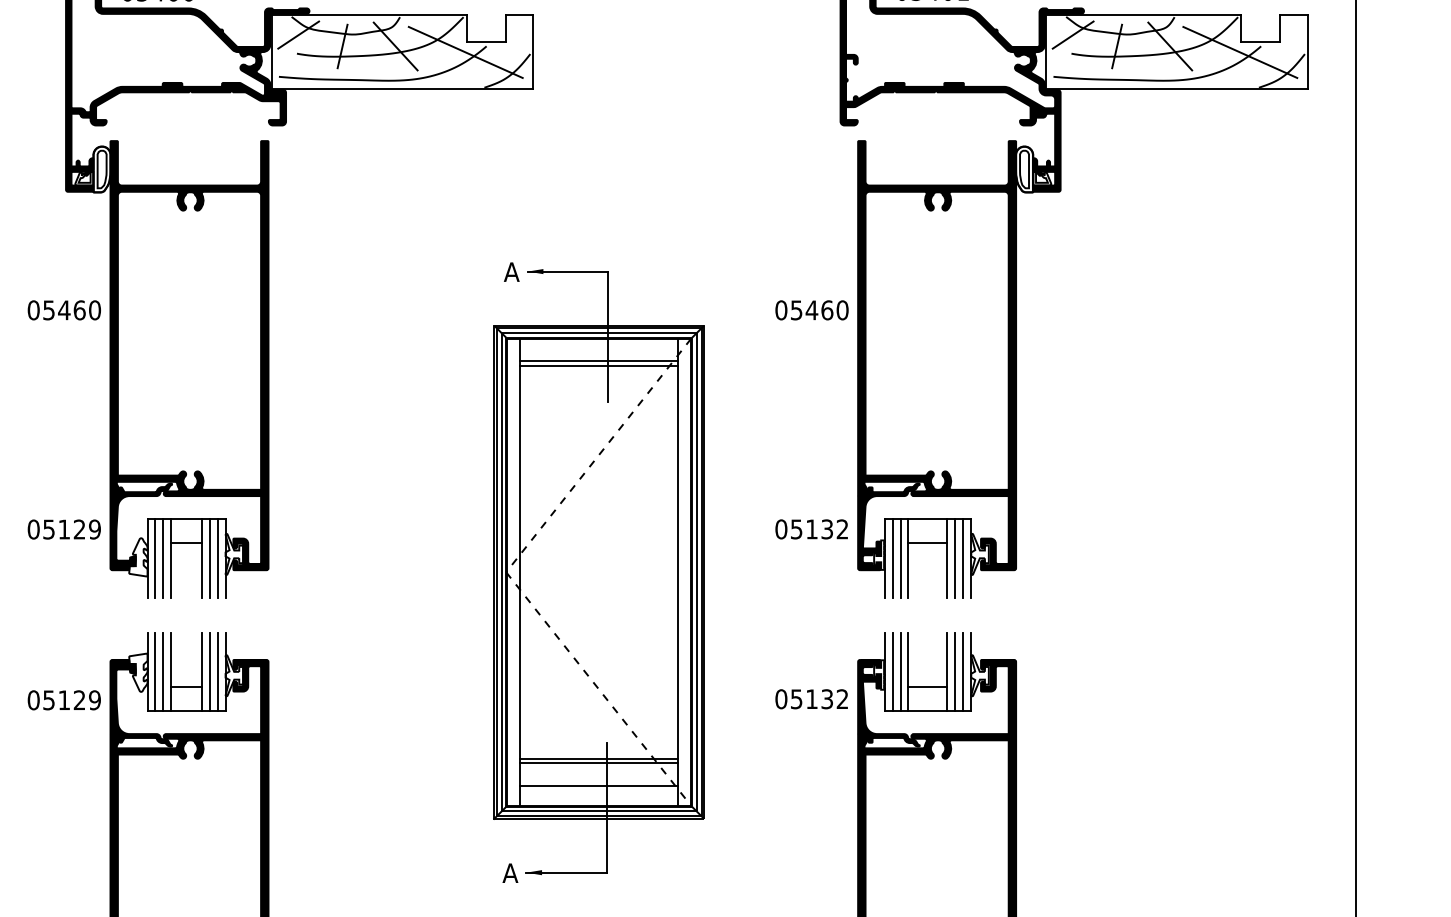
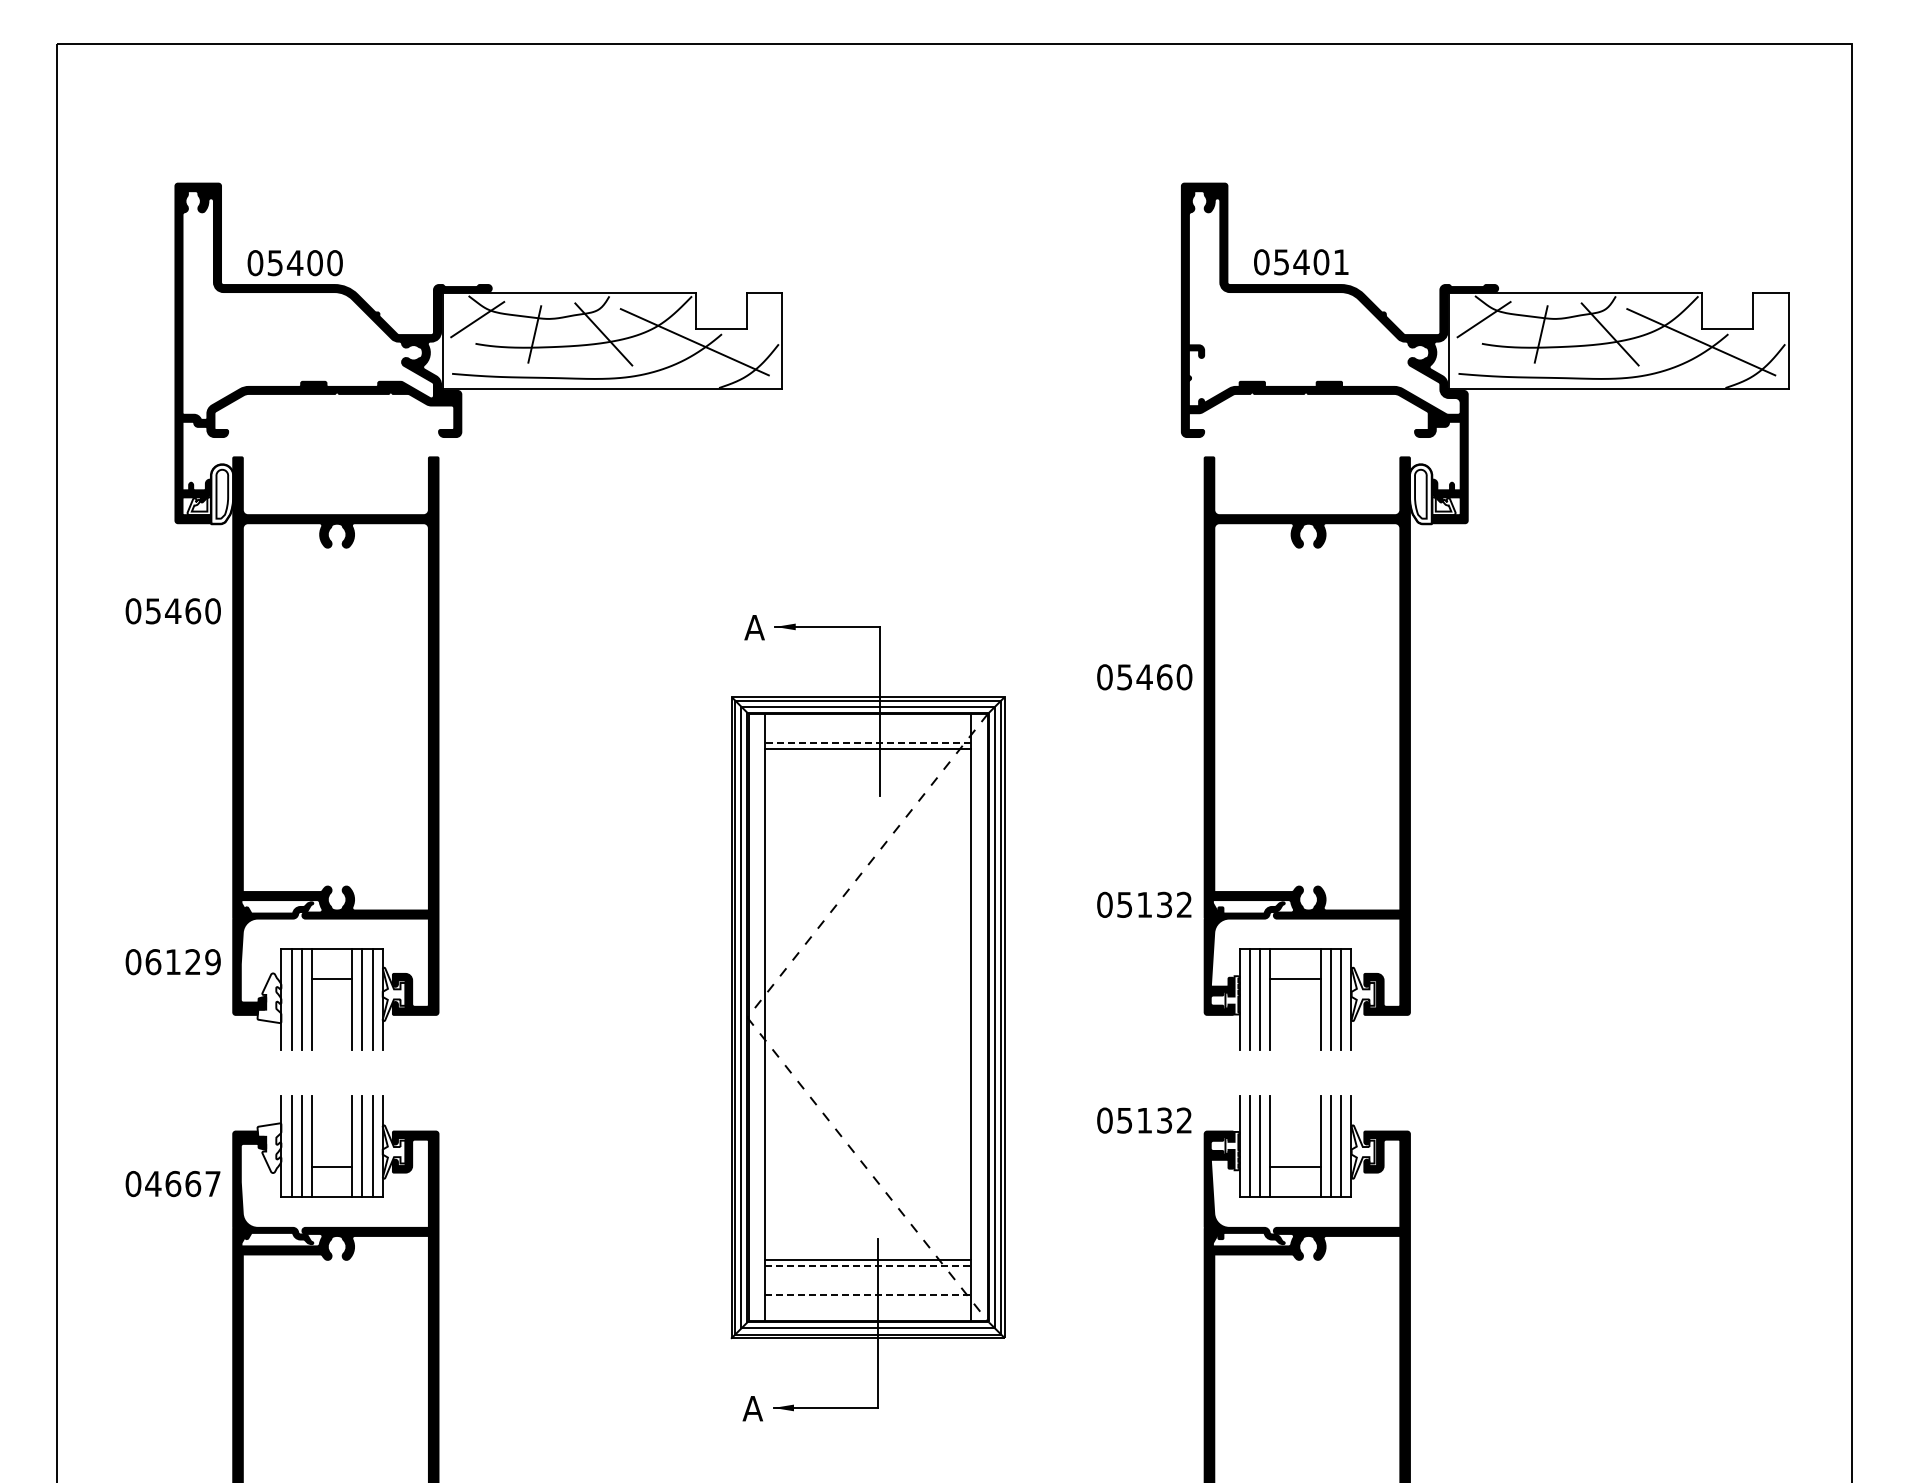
text: (63, 310) -> (172, 611), moved
line: (599, 361) -> (868, 743), solid -> dashed
text: (49, 529) -> (153, 962), 05129 -> 06129
text: (811, 529) -> (1144, 904), moved
text: (71, 699) -> (182, 1183), 05129 -> 04667
text: (811, 699) -> (1144, 1120), moved
line: (599, 763) -> (868, 1265), solid -> dashed
line: (599, 786) -> (868, 1295), solid -> dashed

